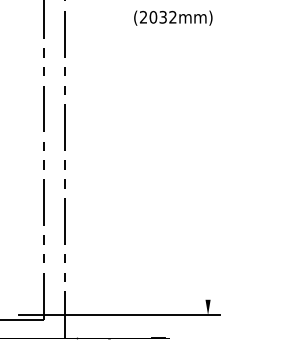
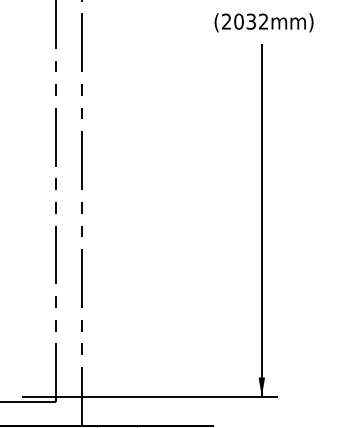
text: (172, 17) -> (263, 22), moved
line: (207, 175) -> (261, 220), added

